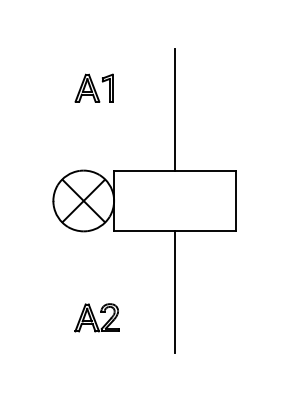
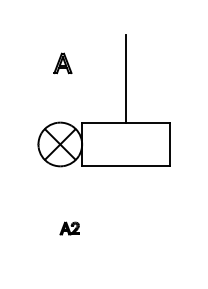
part: (107, 87) -> (77, 62), removed
line: (174, 291) -> (125, 209), removed
part: (96, 317) -> (69, 228), size x0.6

